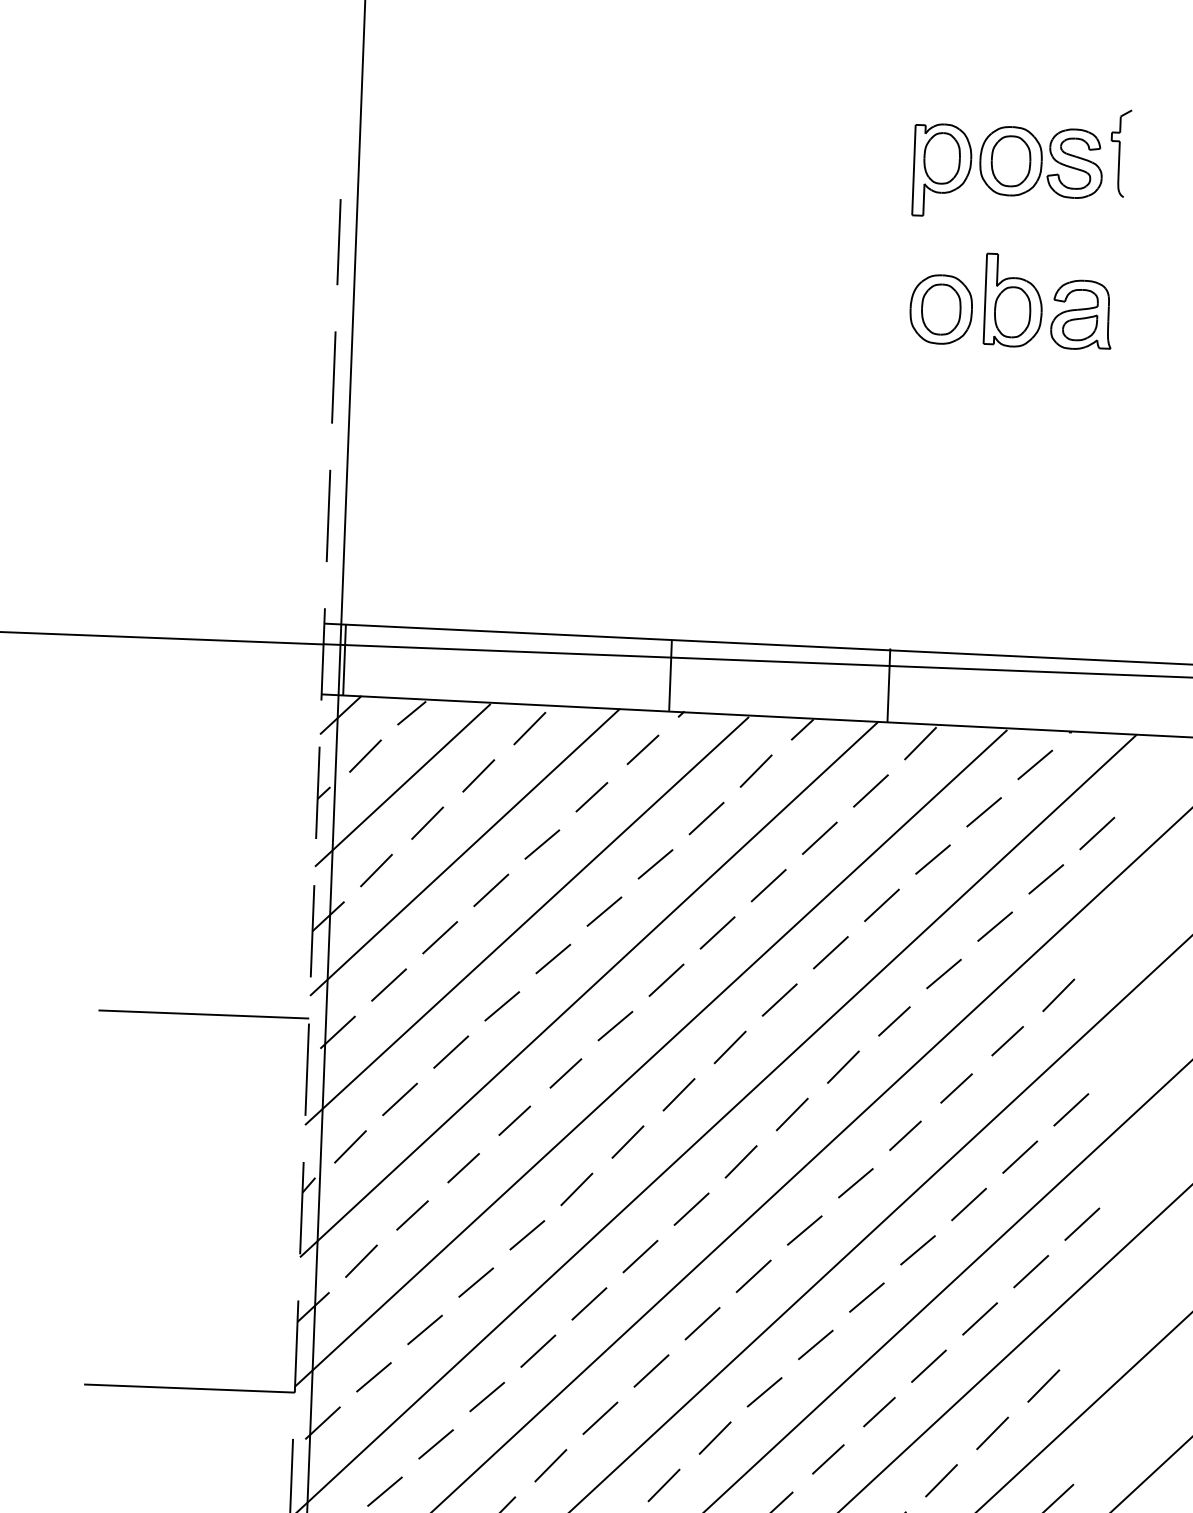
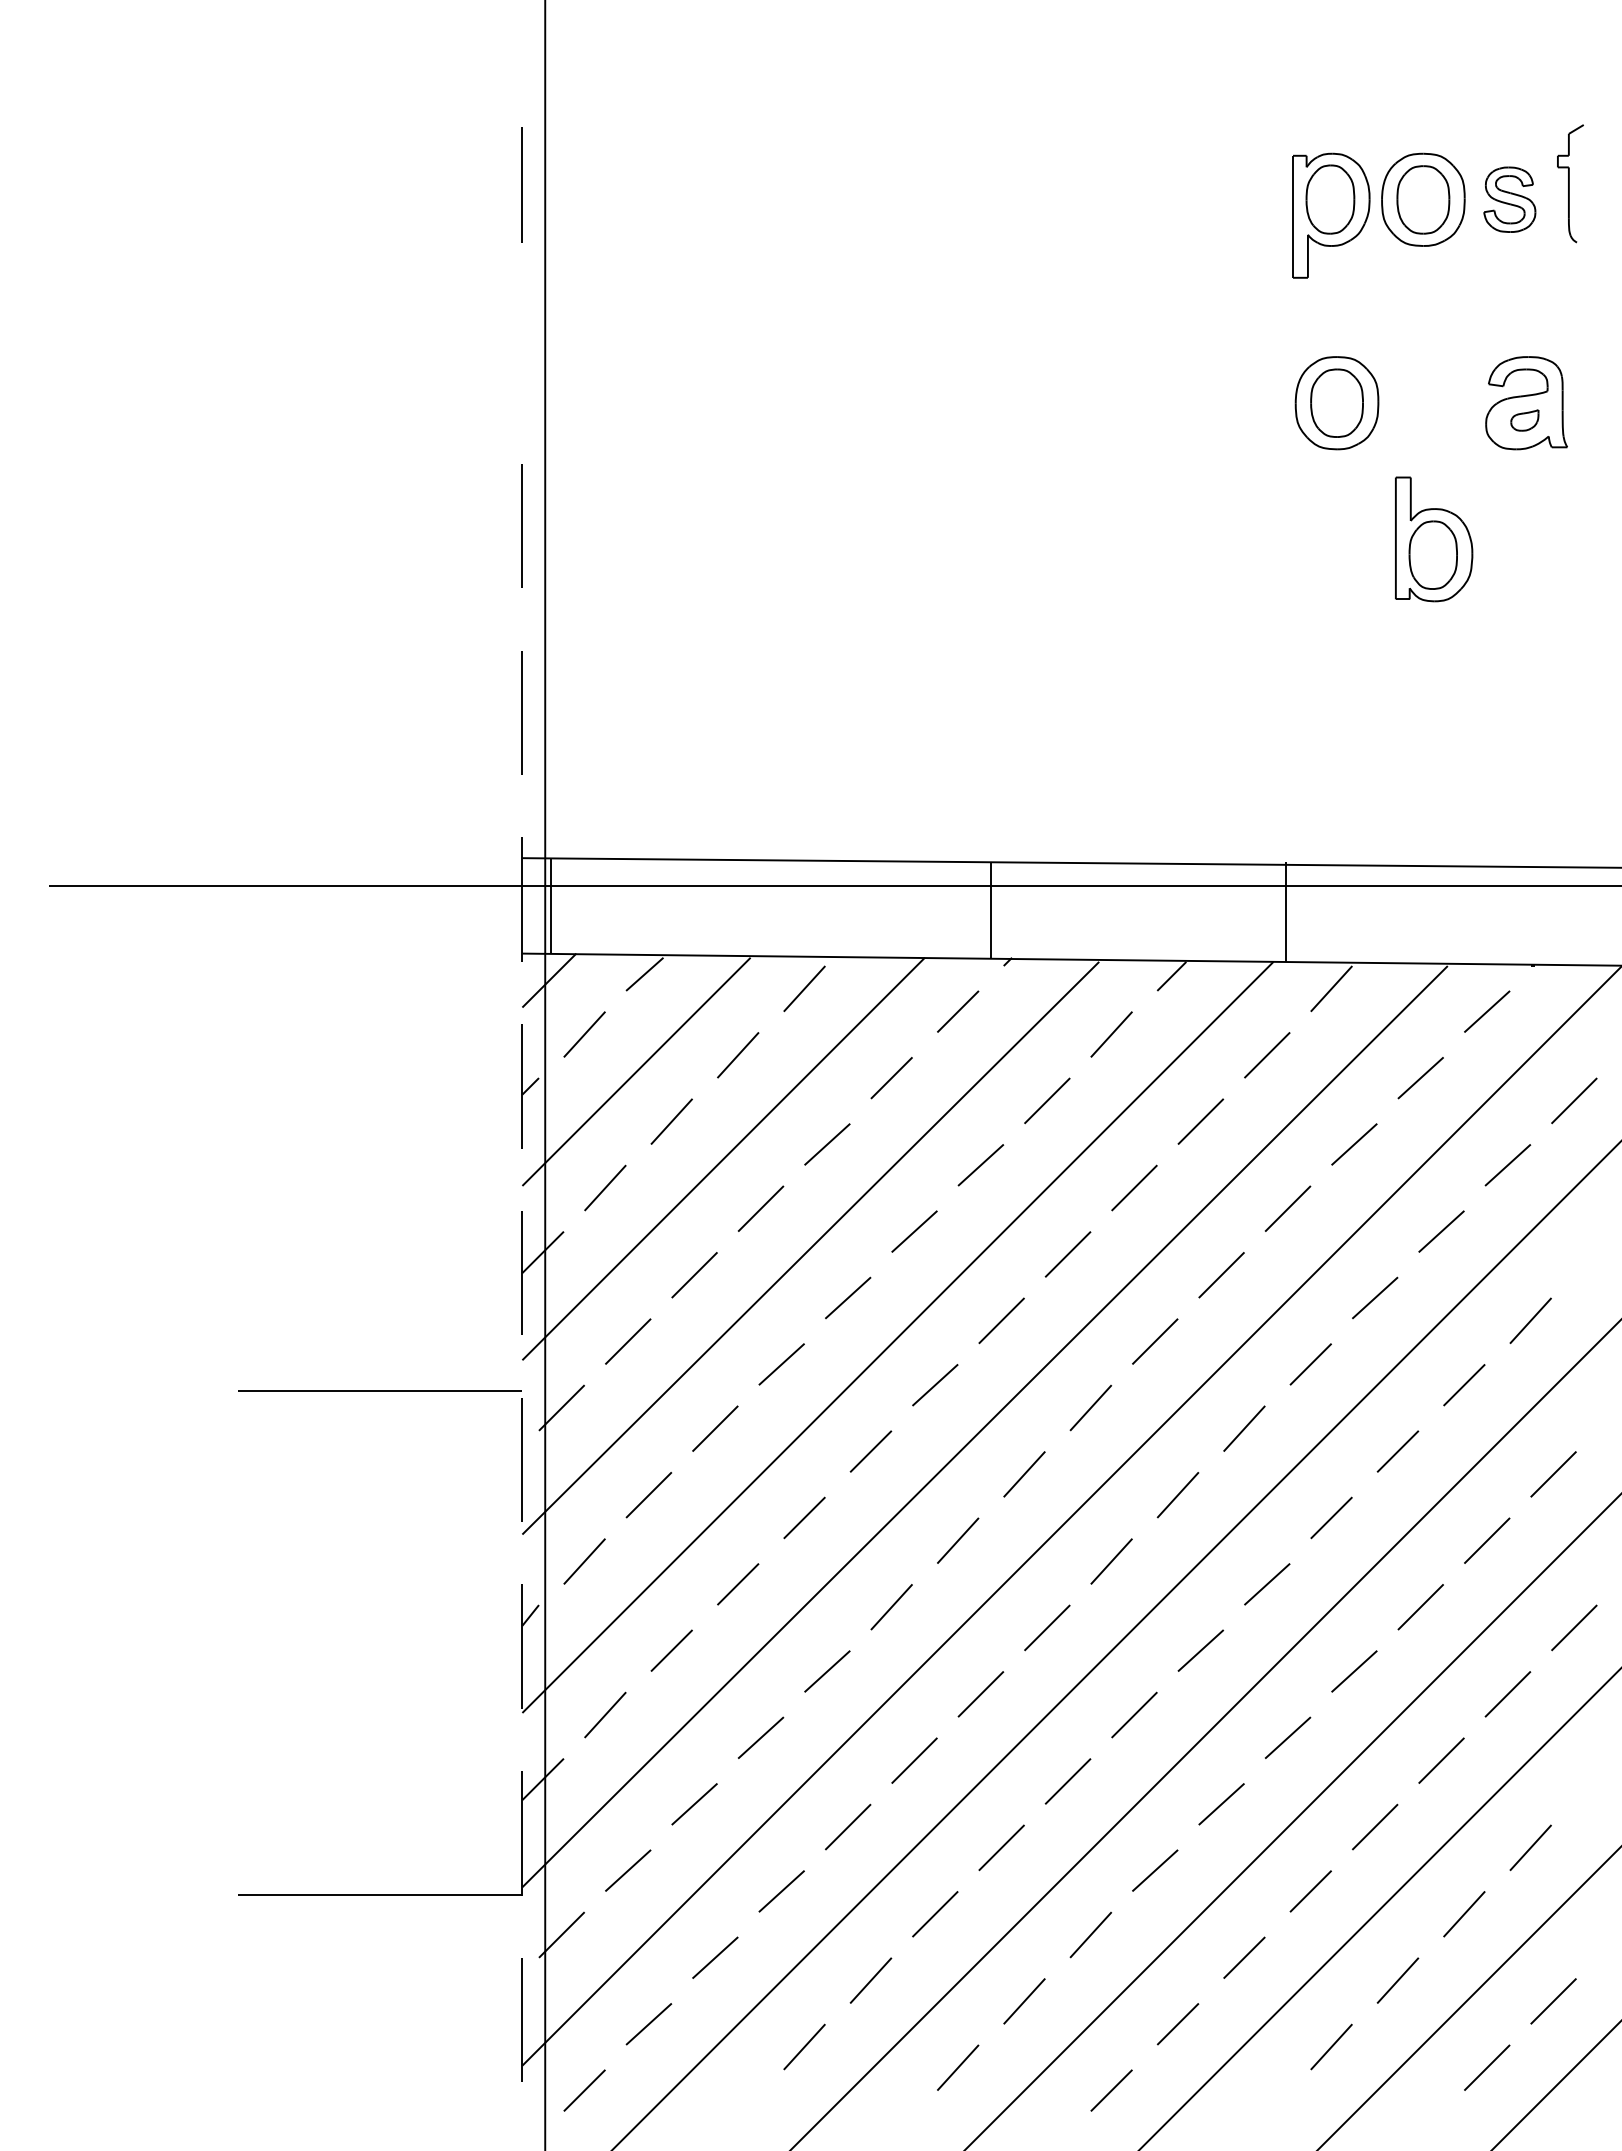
part: (1074, 163) -> (1509, 199), size x0.7
line: (338, 242) -> (521, 184), moved
part: (1013, 300) -> (1434, 539), moved
part: (1079, 327) -> (1524, 420), size x0.6

